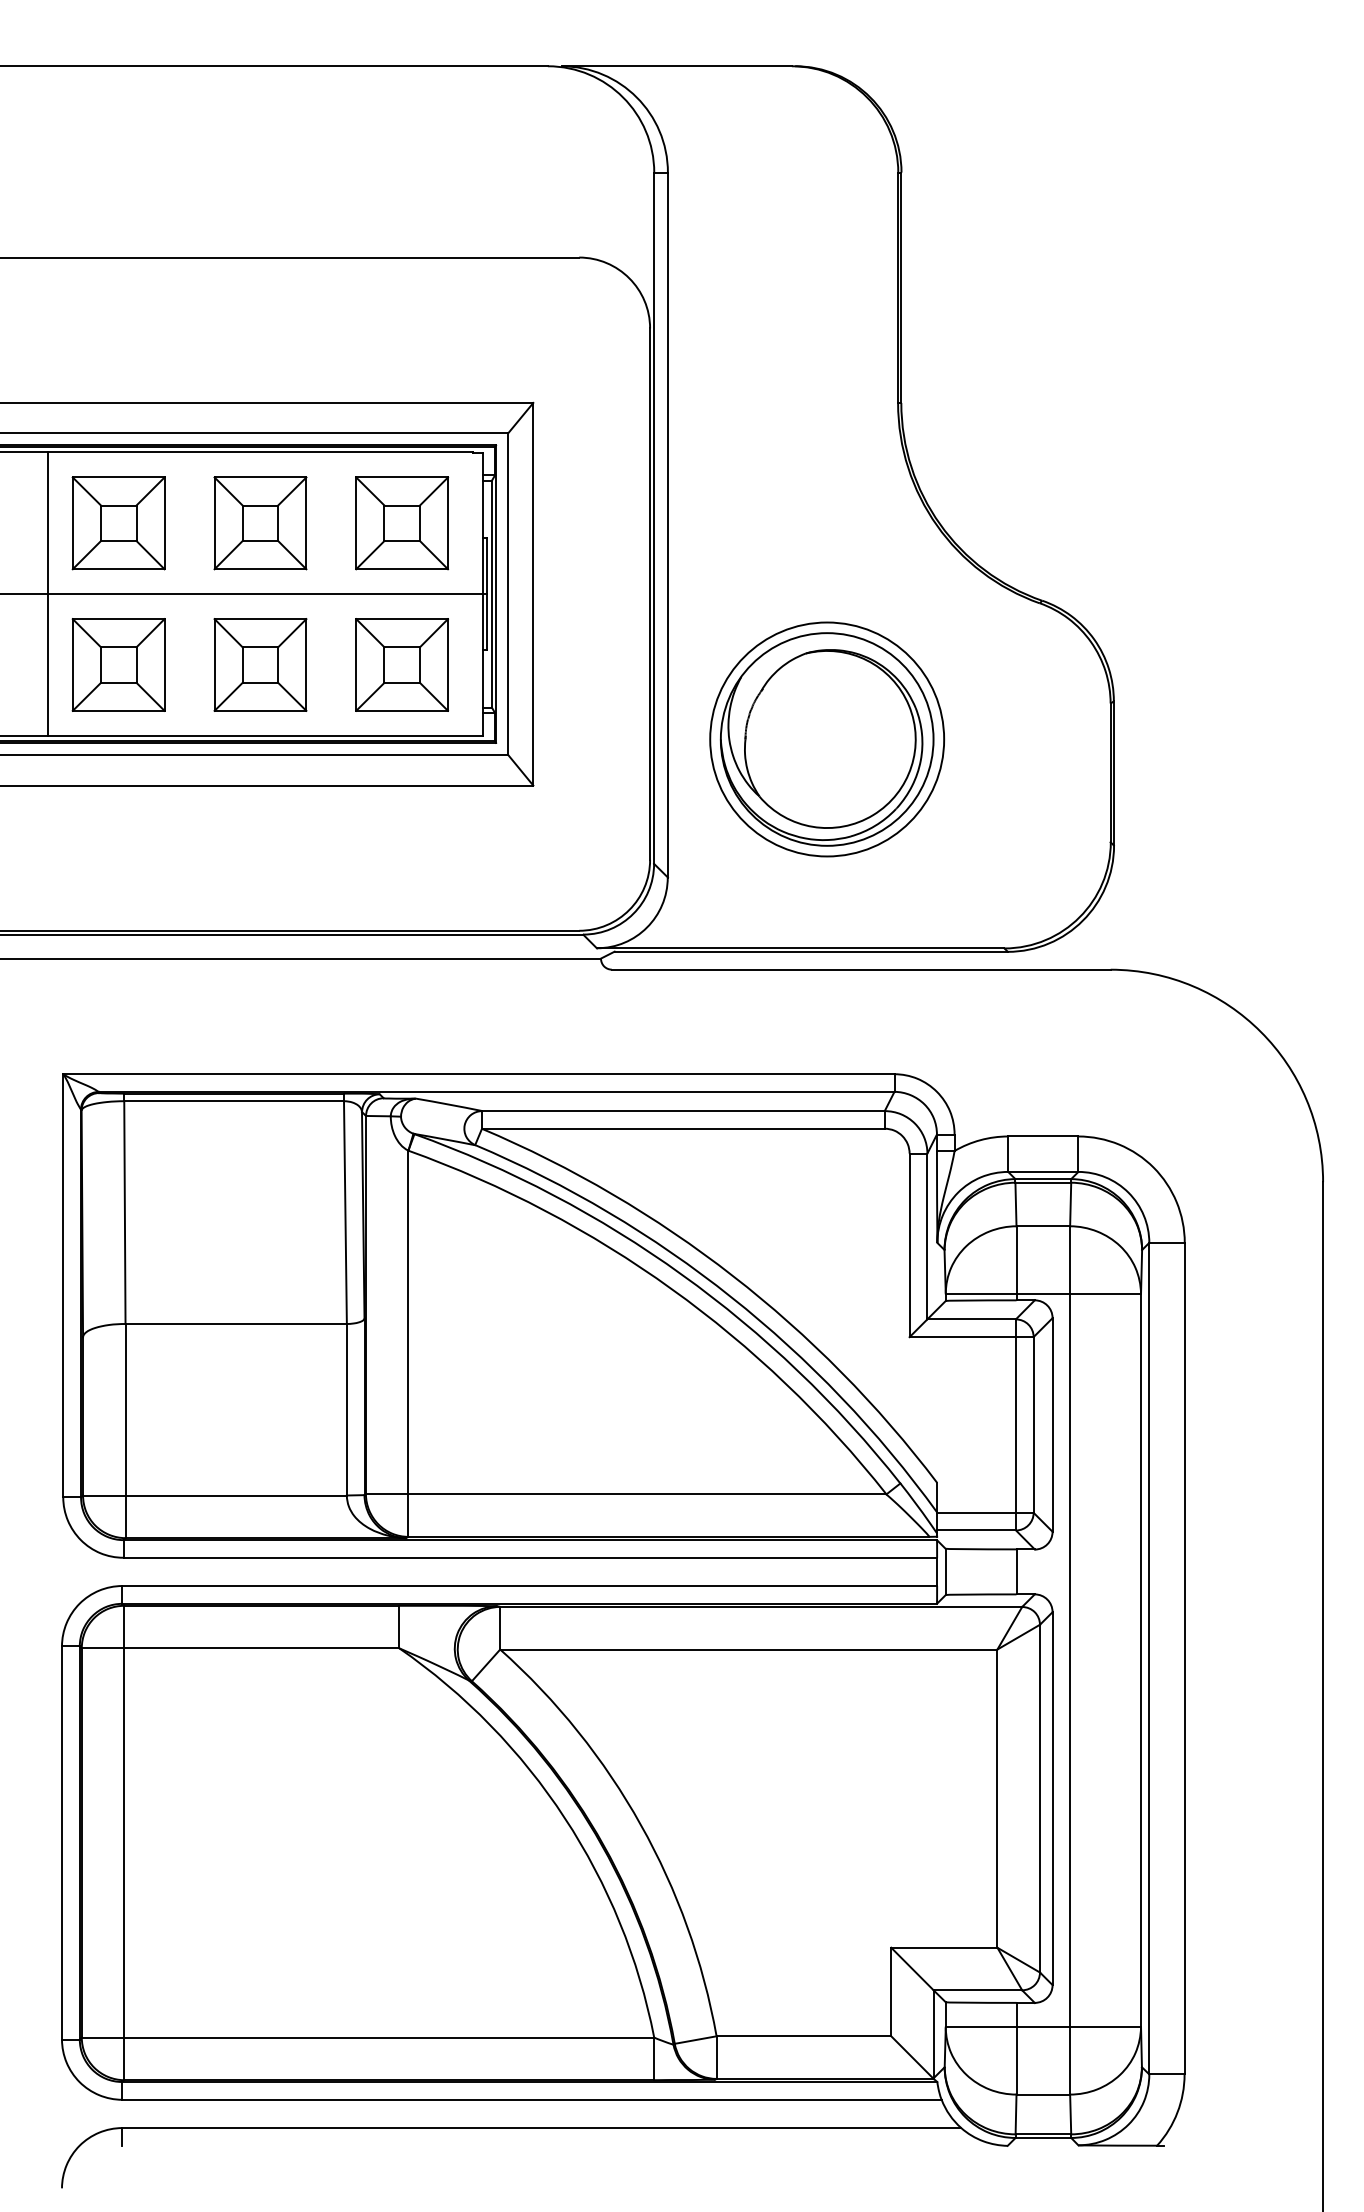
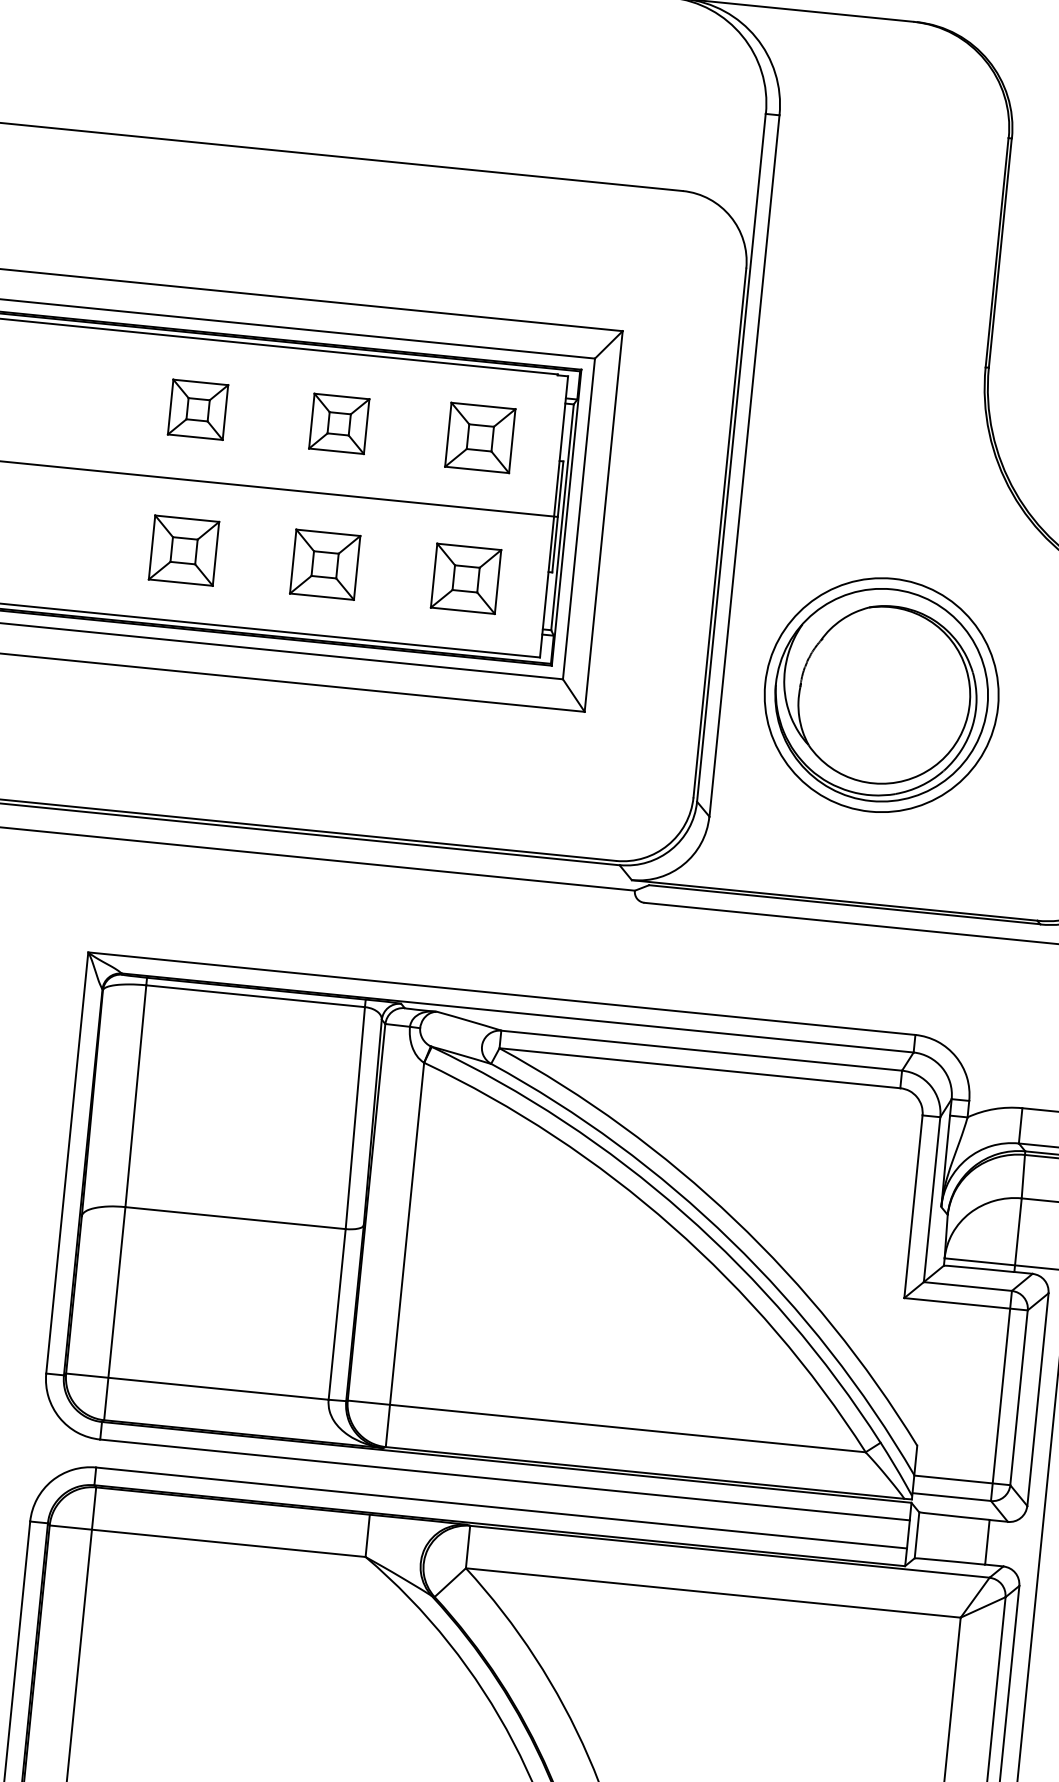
part: (118, 523) -> (197, 409), size x0.6
part: (260, 523) -> (339, 423), size x0.6
part: (402, 523) -> (480, 438), size x0.7
line: (47, 593) -> (120, 472), removed
part: (118, 664) -> (183, 550), size x0.7
part: (260, 664) -> (325, 564), size x0.7
part: (401, 664) -> (465, 578), size x0.7

